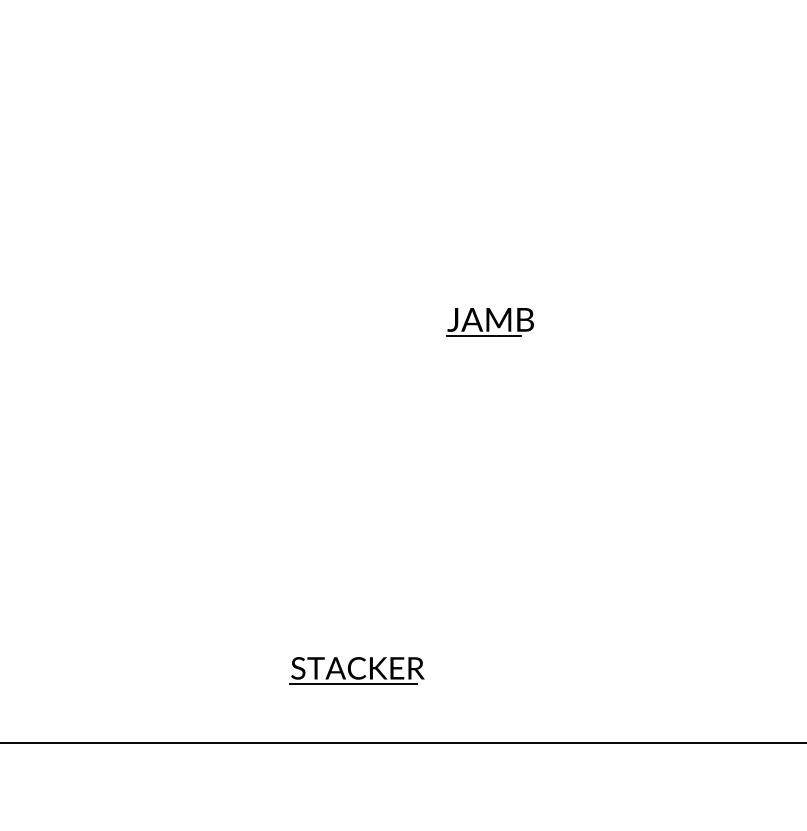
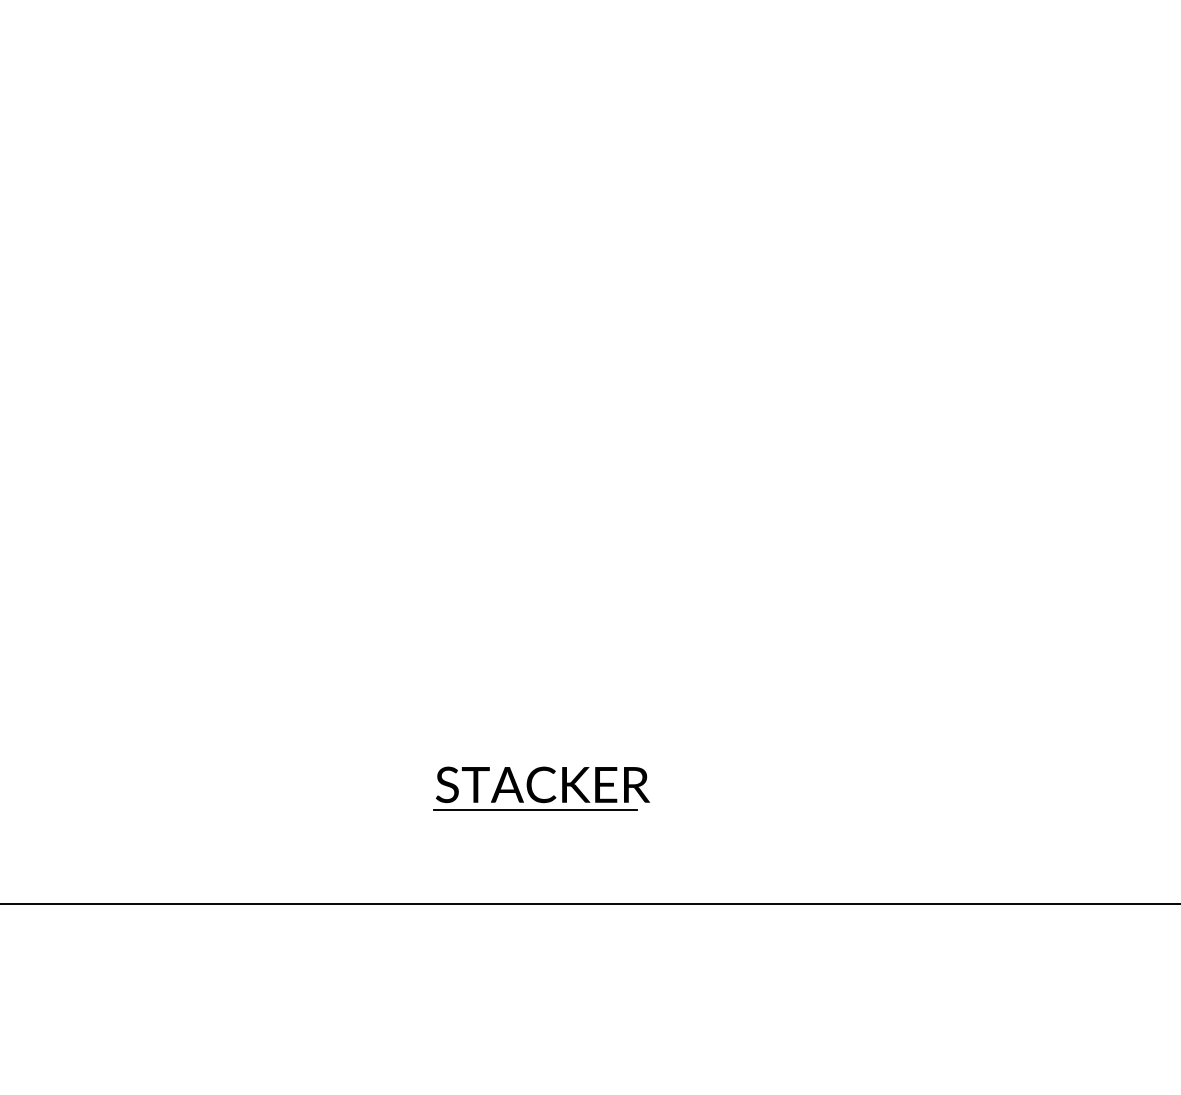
part: (489, 322) -> (753, 230), removed

